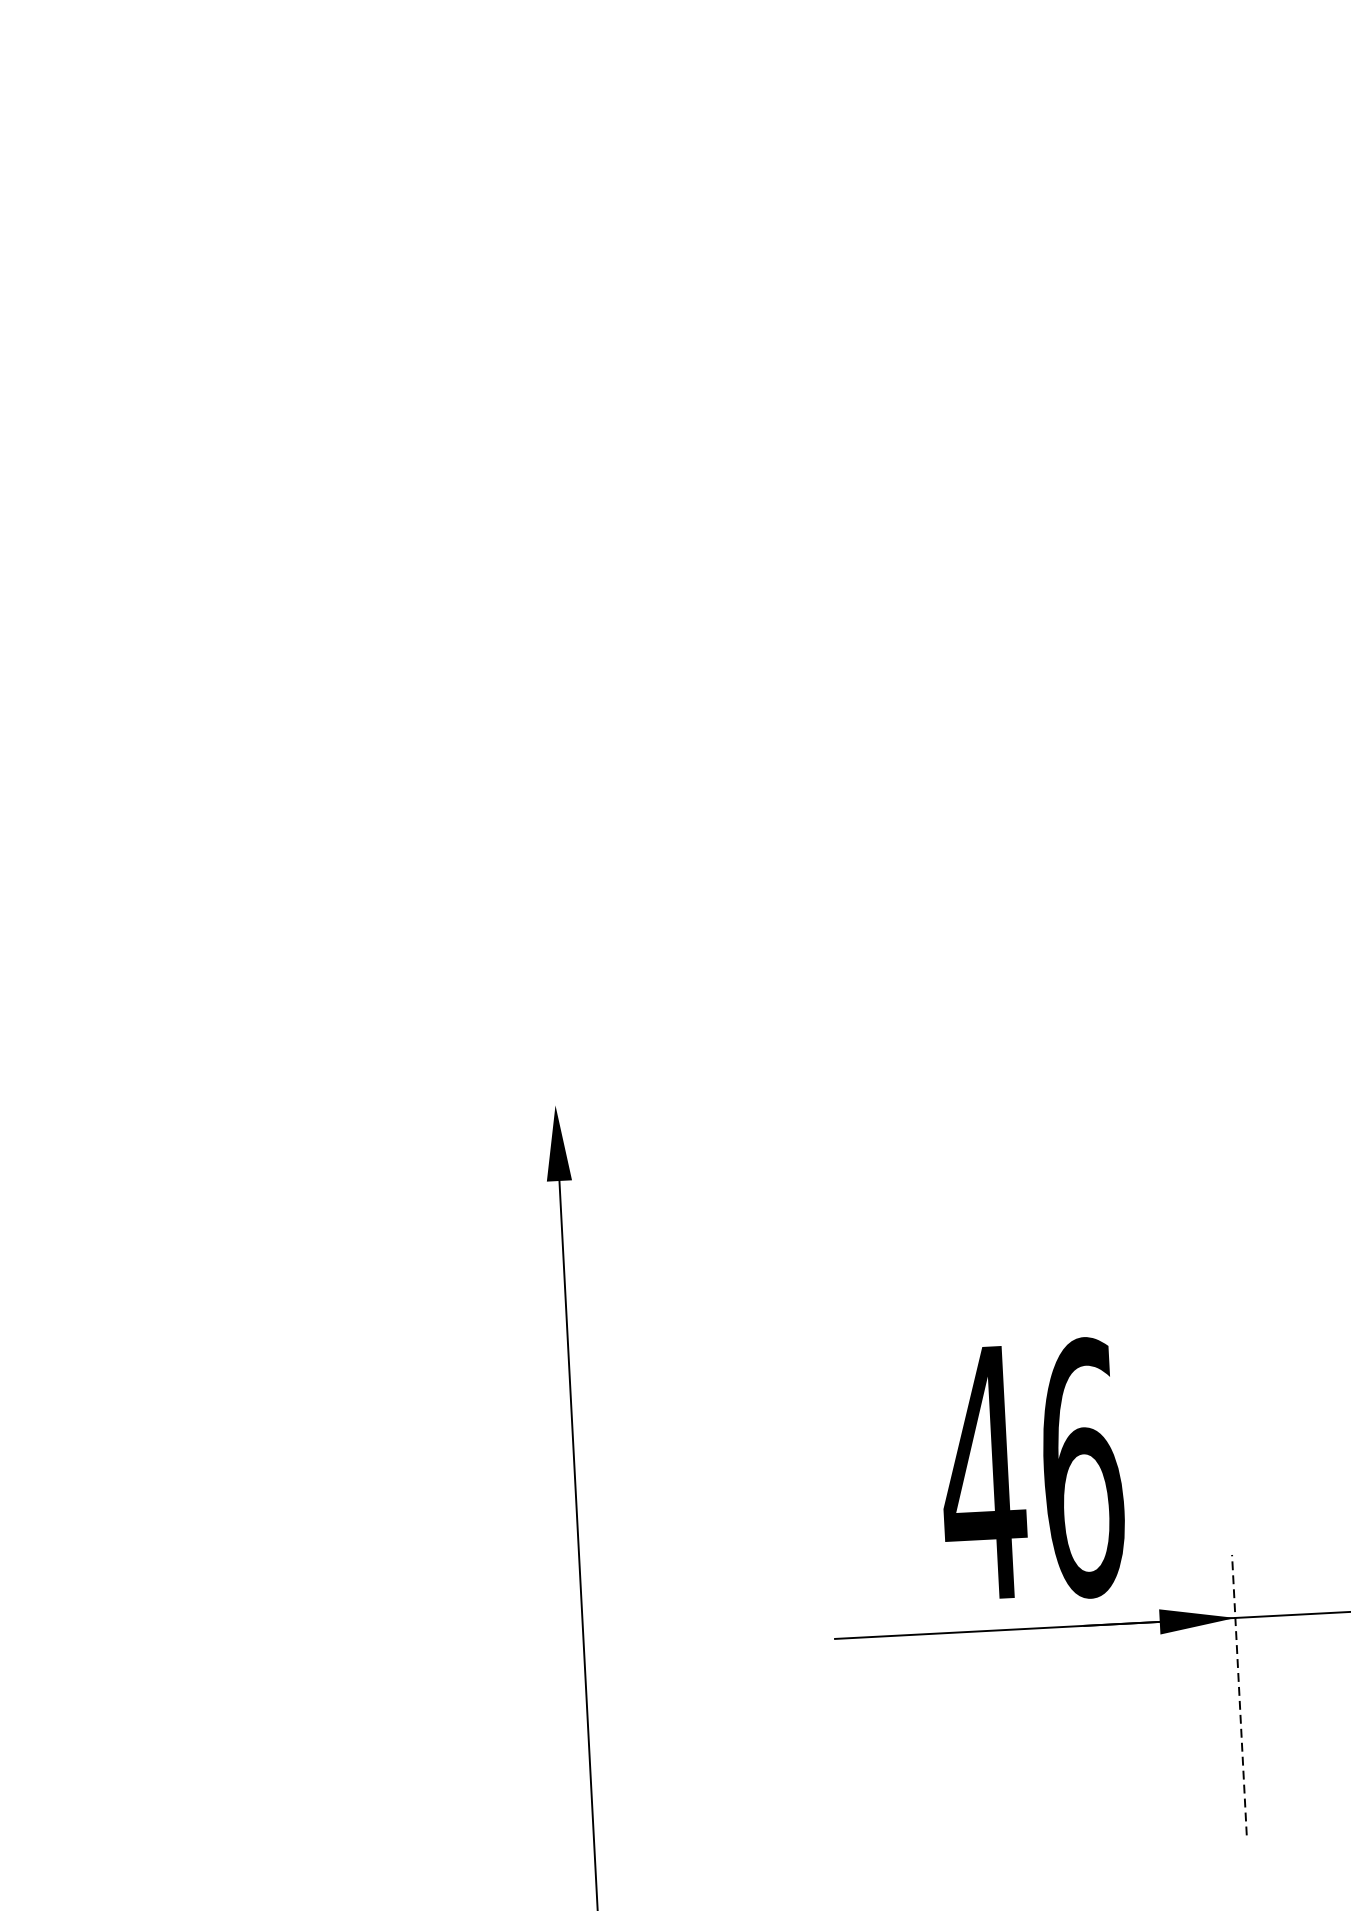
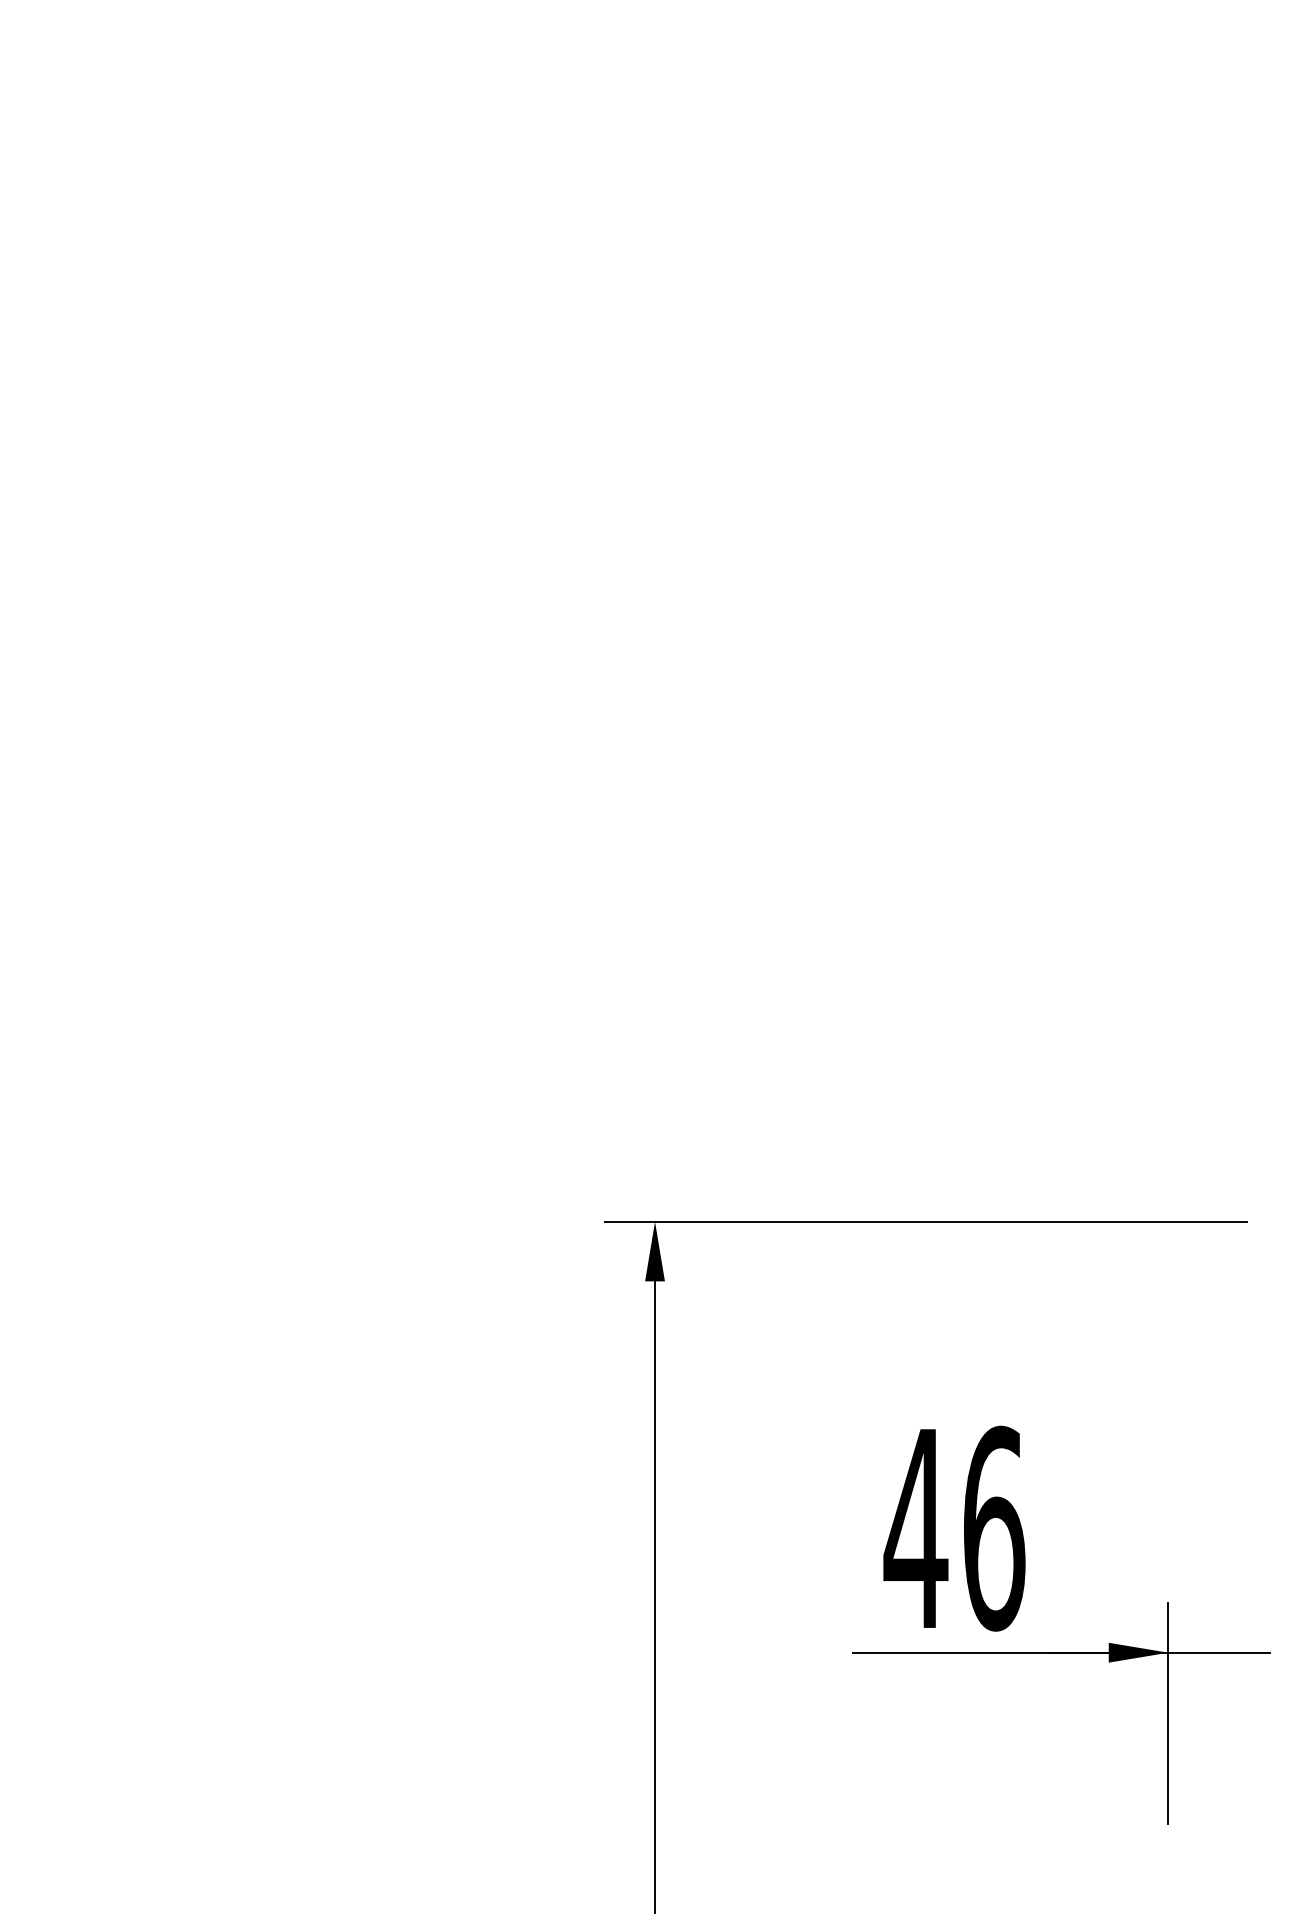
line: (898, 1087) -> (925, 1221), added
text: (1031, 1470) -> (954, 1528), moved
line: (1239, 1695) -> (1168, 1713), dashed -> solid

